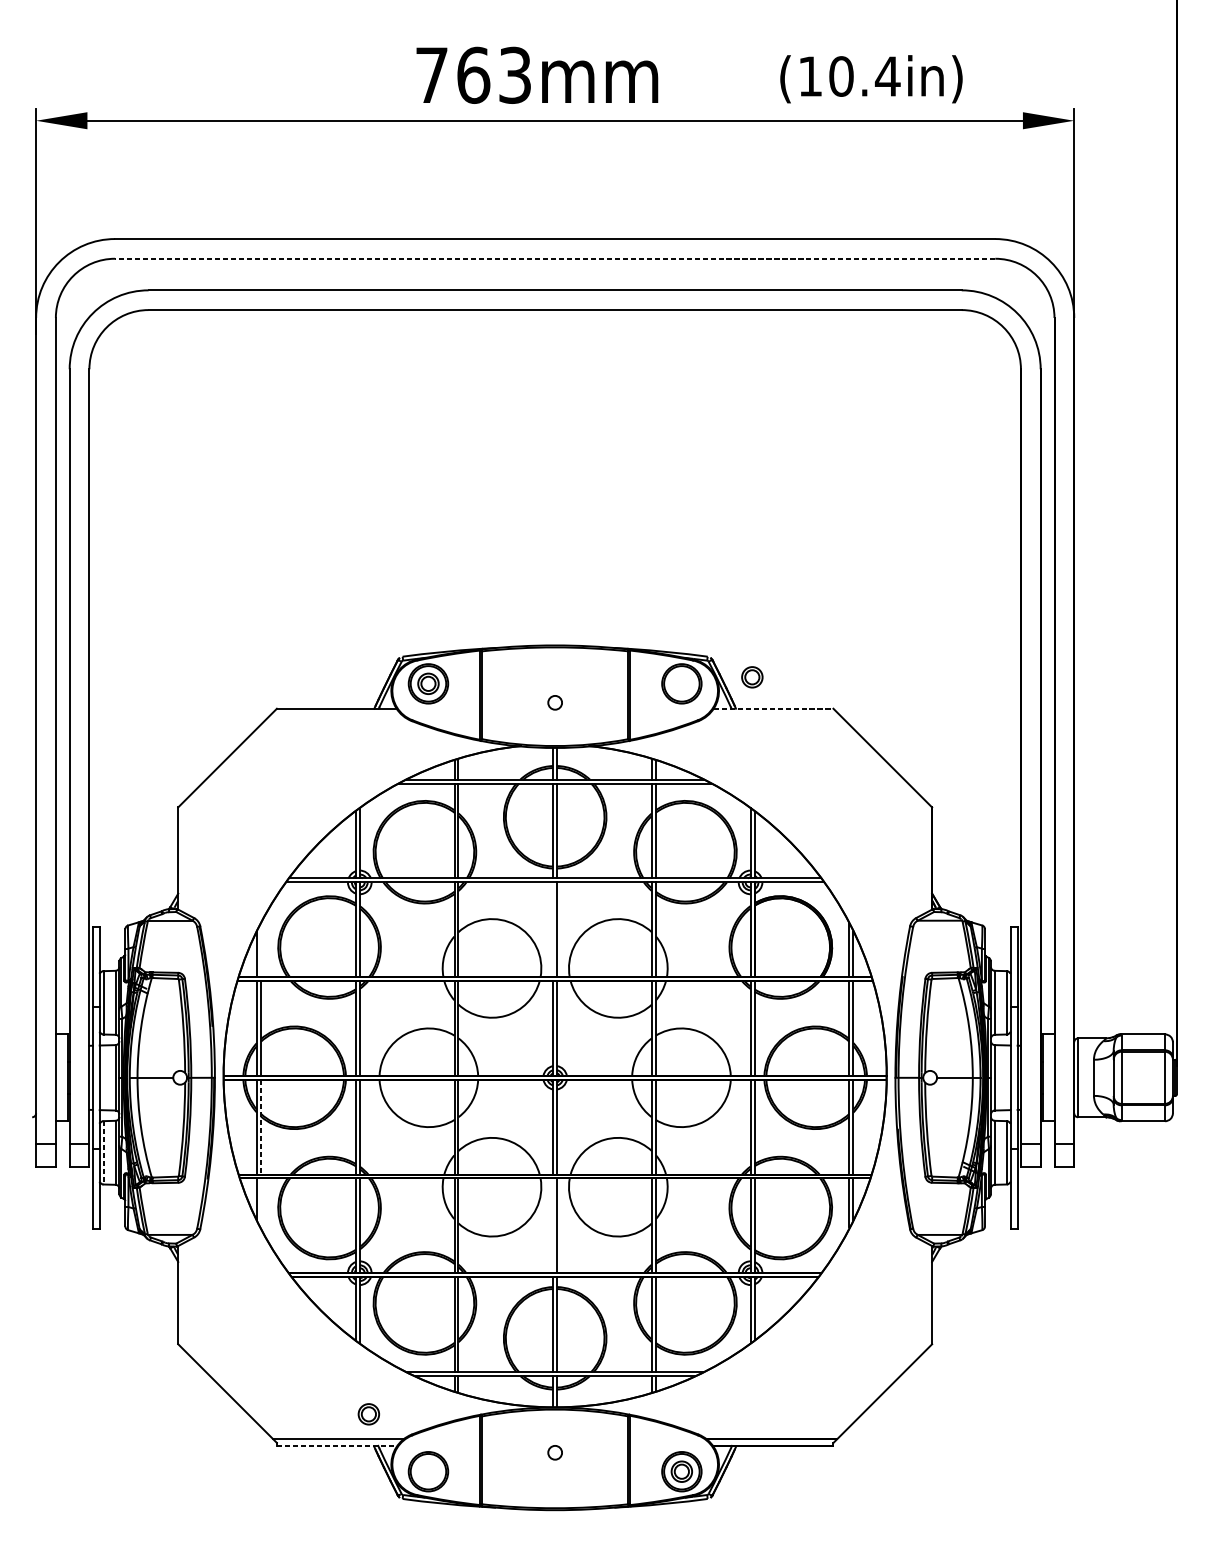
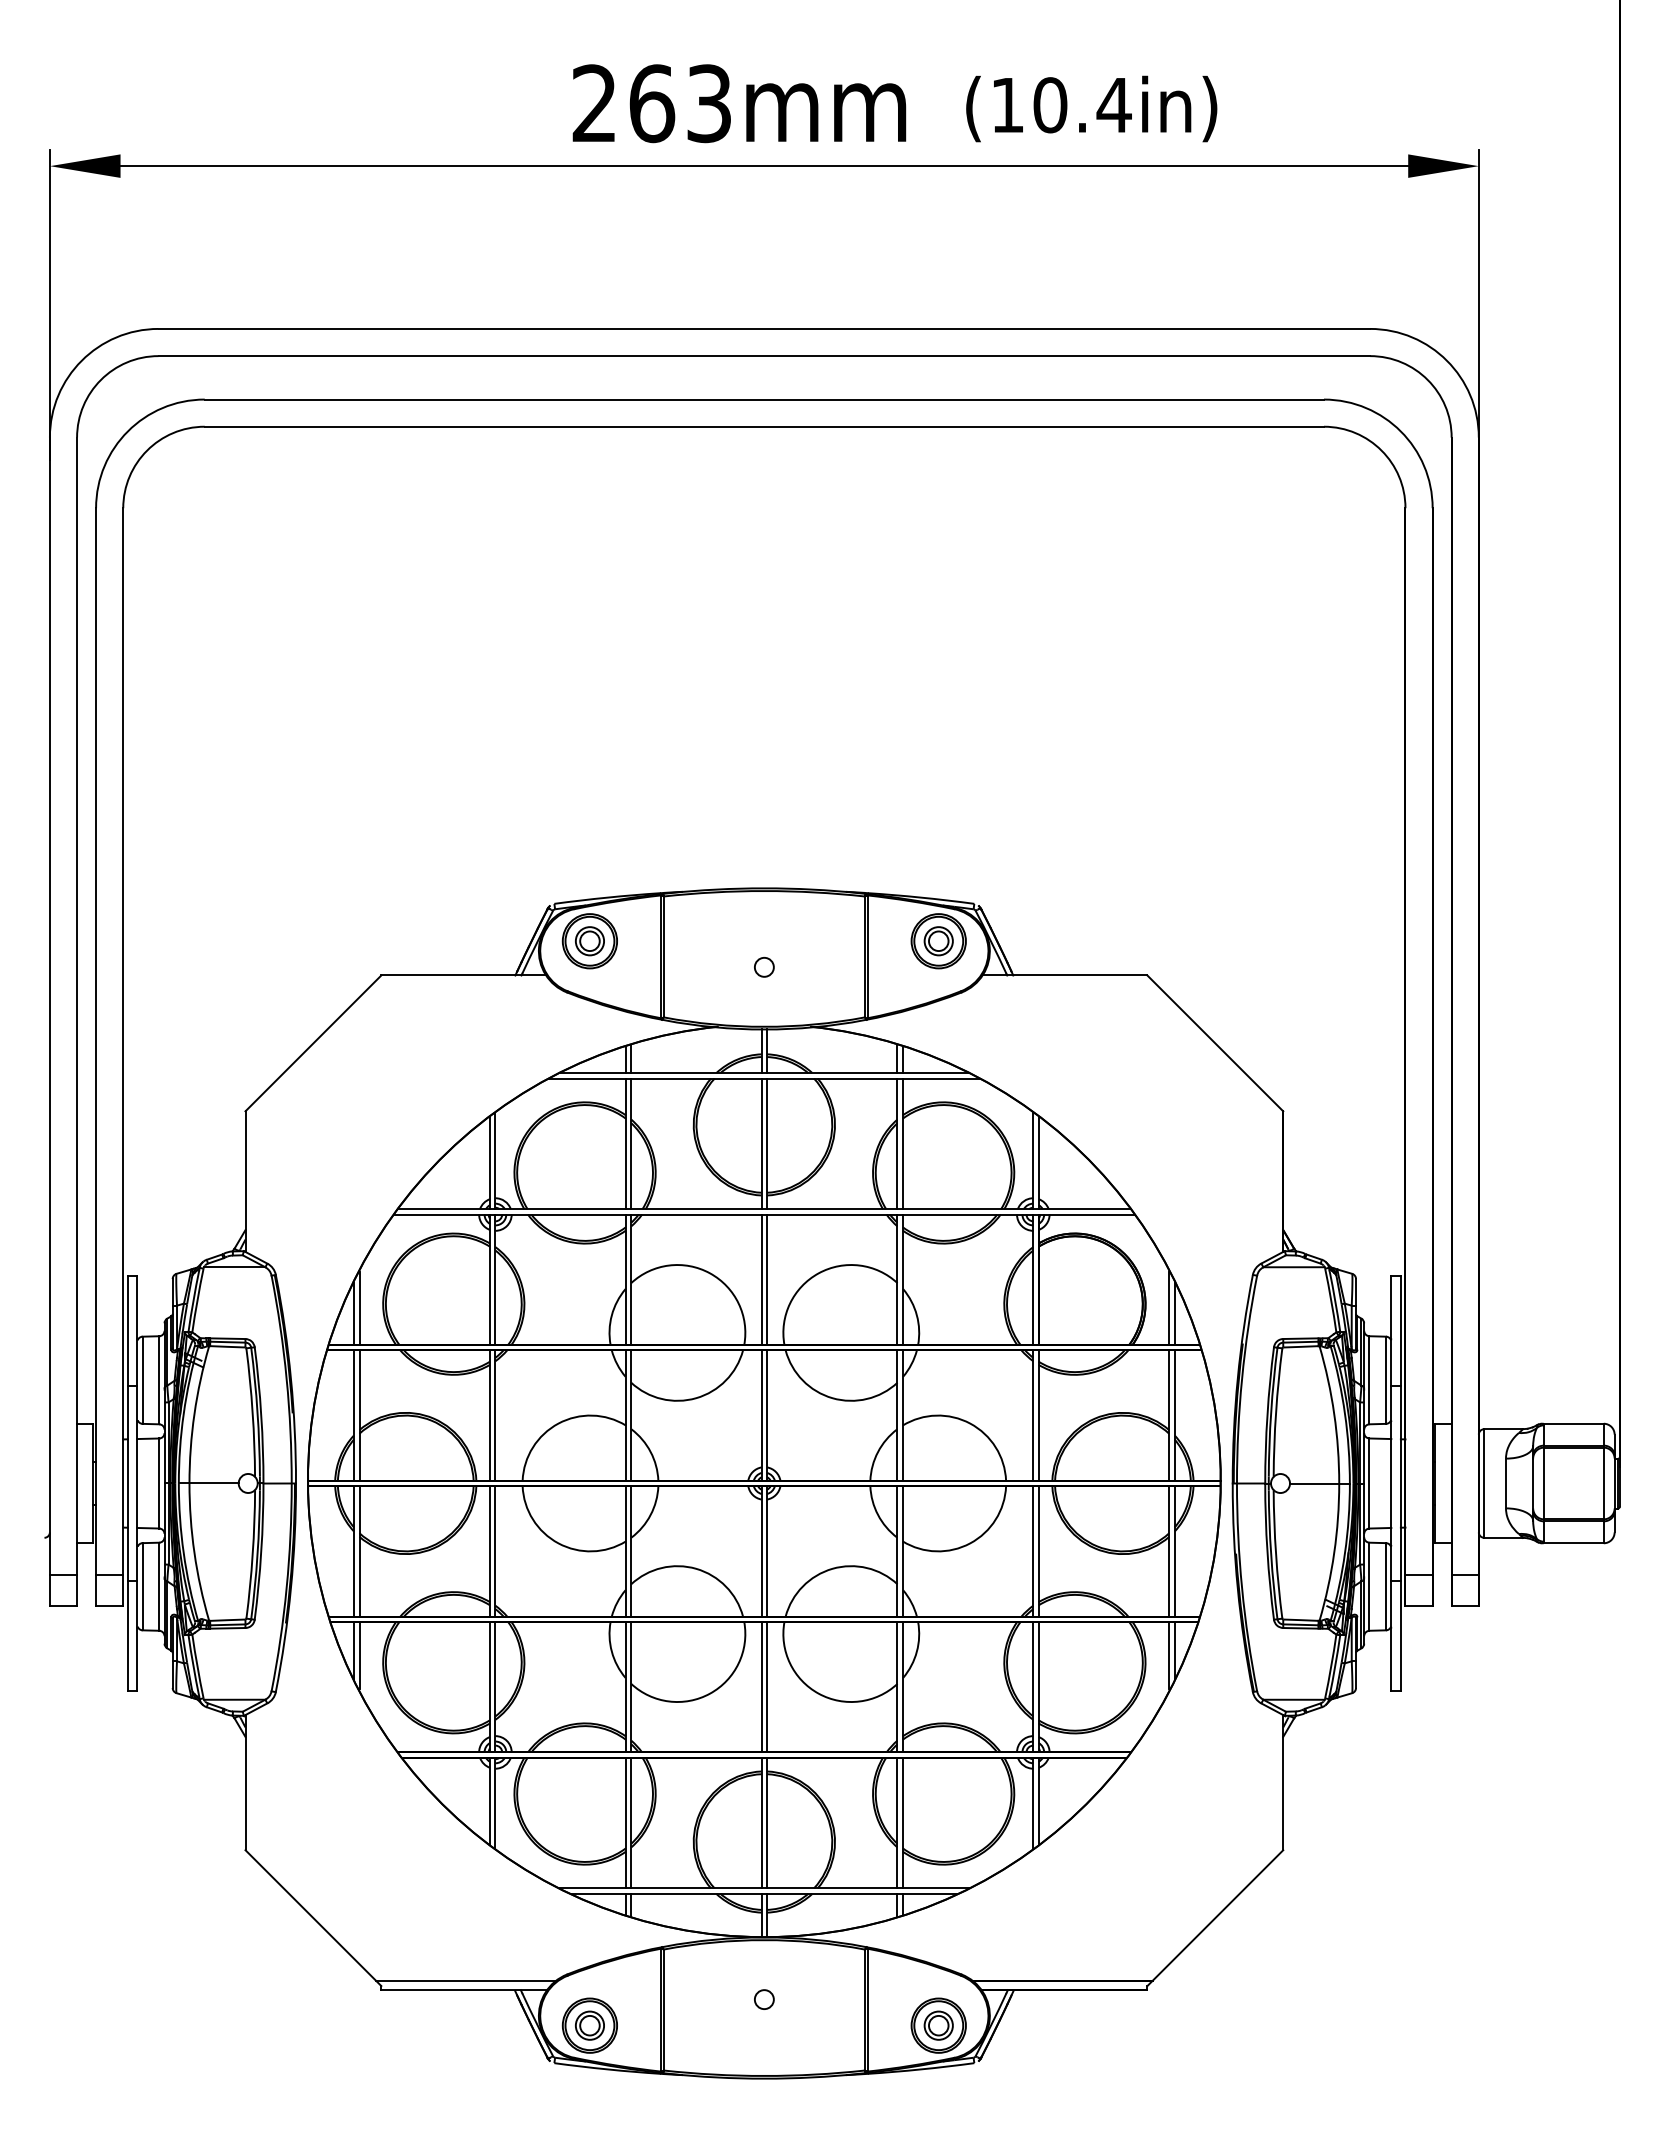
text: (431, 74) -> (593, 102), 763mm -> 263mm
text: (871, 78) -> (1091, 108), moved
line: (555, 259) -> (764, 356), dashed -> solid
part: (752, 677) -> (938, 941), moved
line: (773, 708) -> (1064, 975), dashed -> solid
line: (553, 929) -> (761, 1279), added
line: (261, 950) -> (359, 1308), added
line: (261, 1127) -> (359, 1551), dashed -> solid
line: (103, 1152) -> (142, 1586), dashed -> solid
line: (261, 1202) -> (359, 1655), added
line: (553, 1226) -> (761, 1687), added
part: (368, 1414) -> (589, 2025), moved
line: (337, 1446) -> (464, 1990), dashed -> solid

